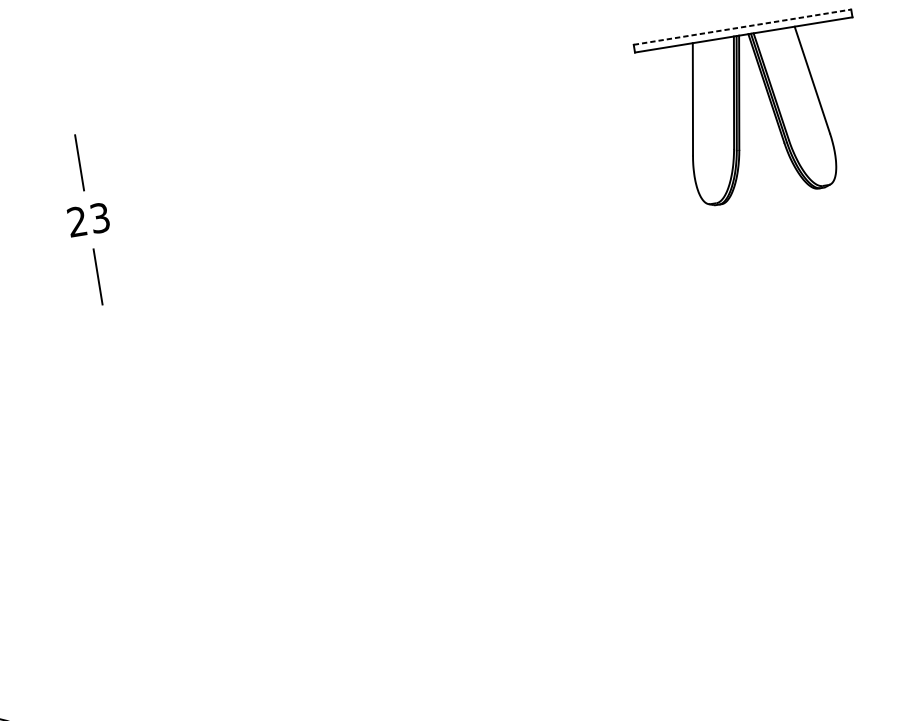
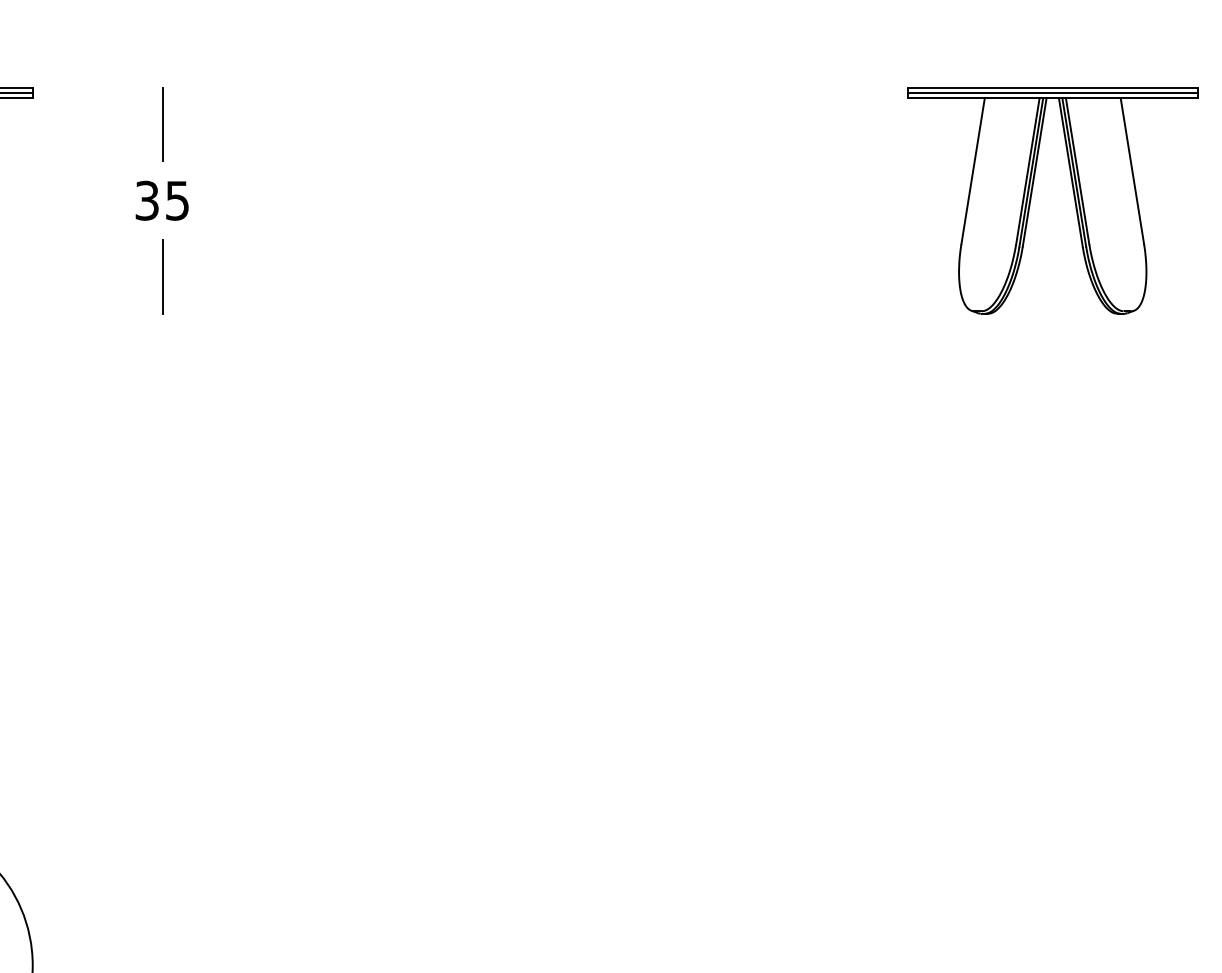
line: (743, 26) -> (1053, 87), dashed -> solid
line: (742, 31) -> (1052, 93), added
text: (88, 219) -> (161, 200), 23 -> 35

